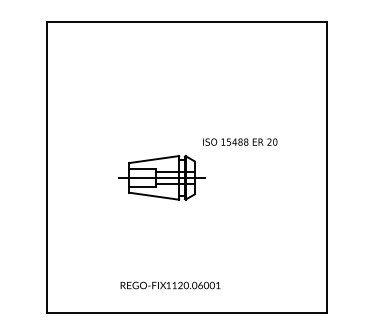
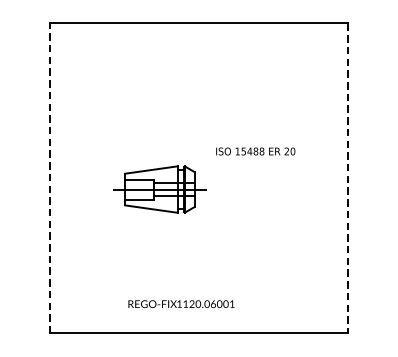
line: (46, 167) -> (49, 178), solid -> dashed
line: (327, 167) -> (348, 178), solid -> dashed
part: (161, 177) -> (159, 189), moved

